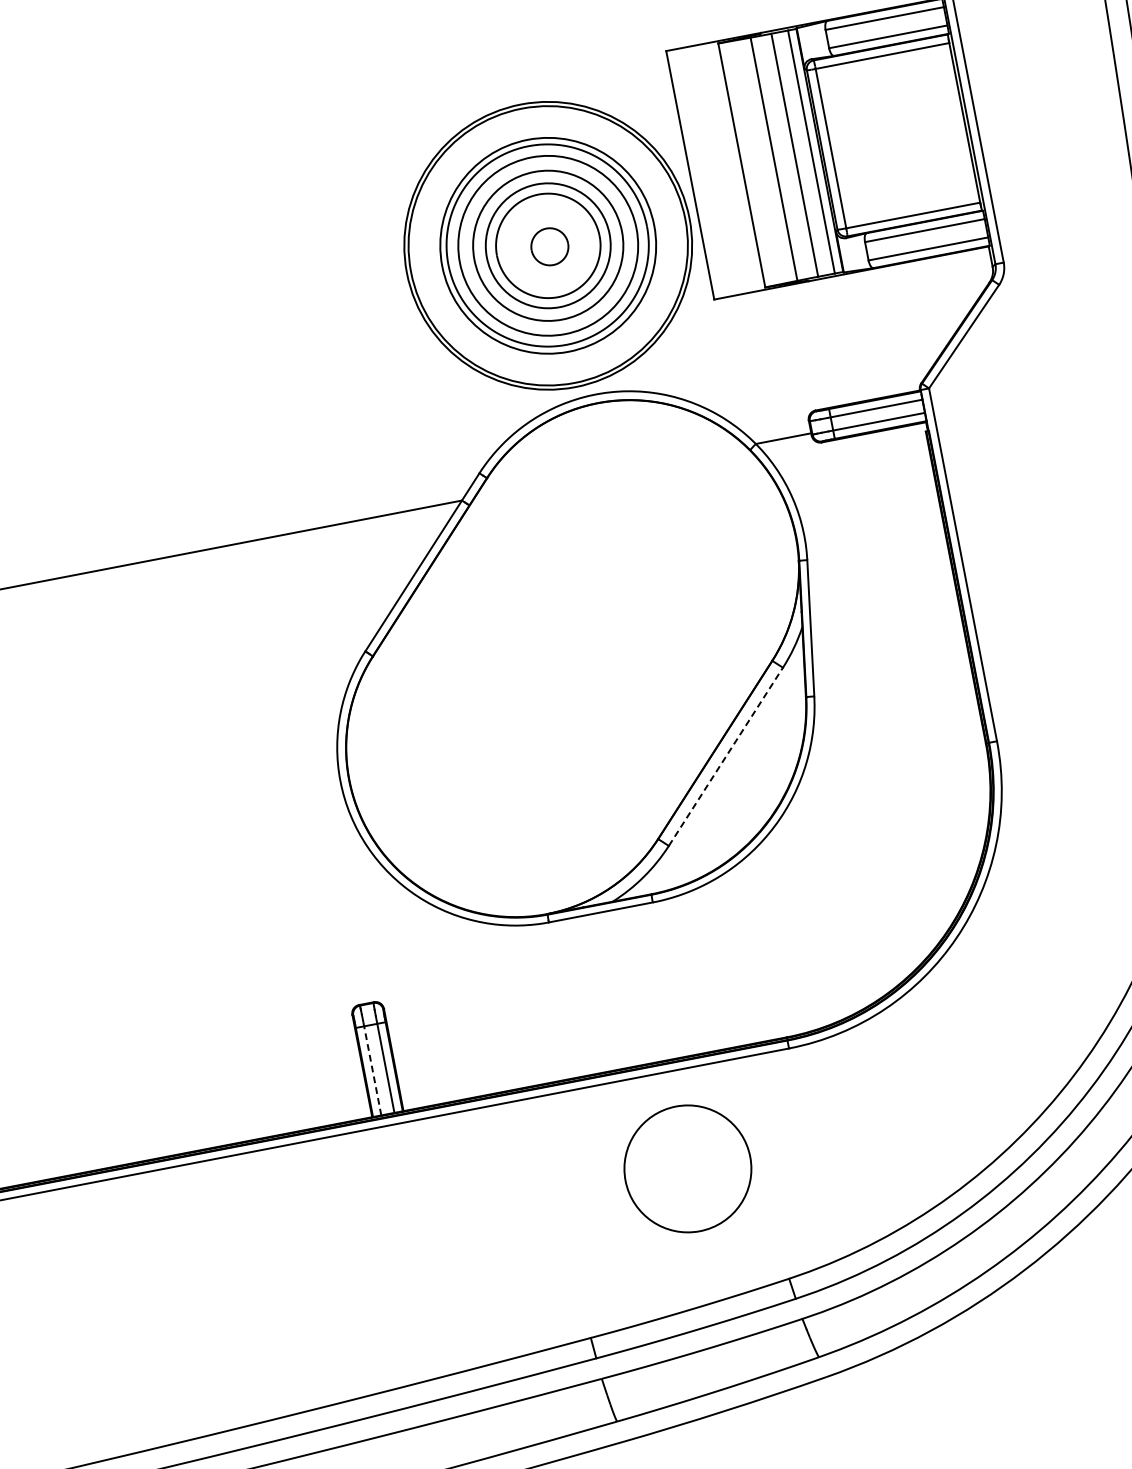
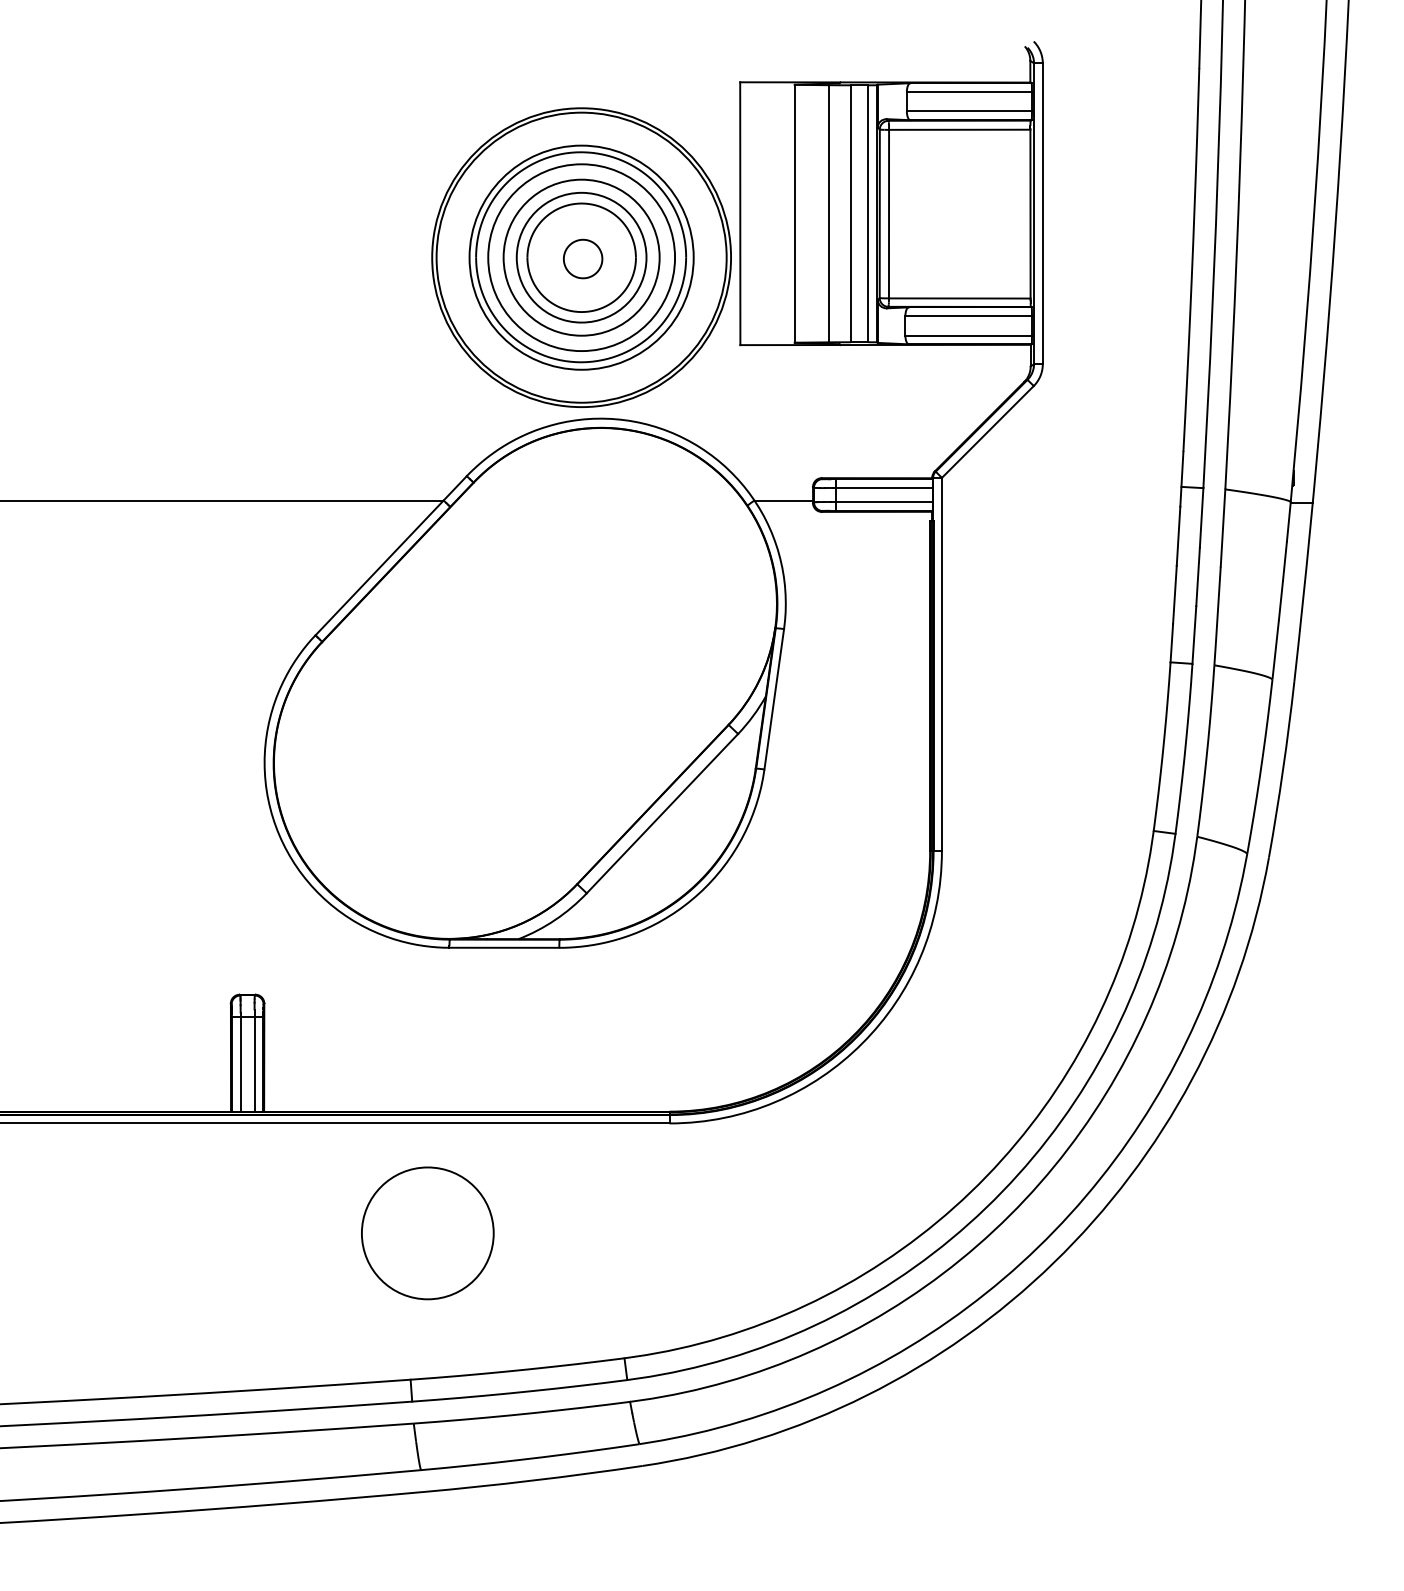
line: (725, 756) -> (662, 813), dashed -> solid
line: (372, 1068) -> (240, 1062), dashed -> solid
circle: (687, 1169) -> (427, 1233), moved

